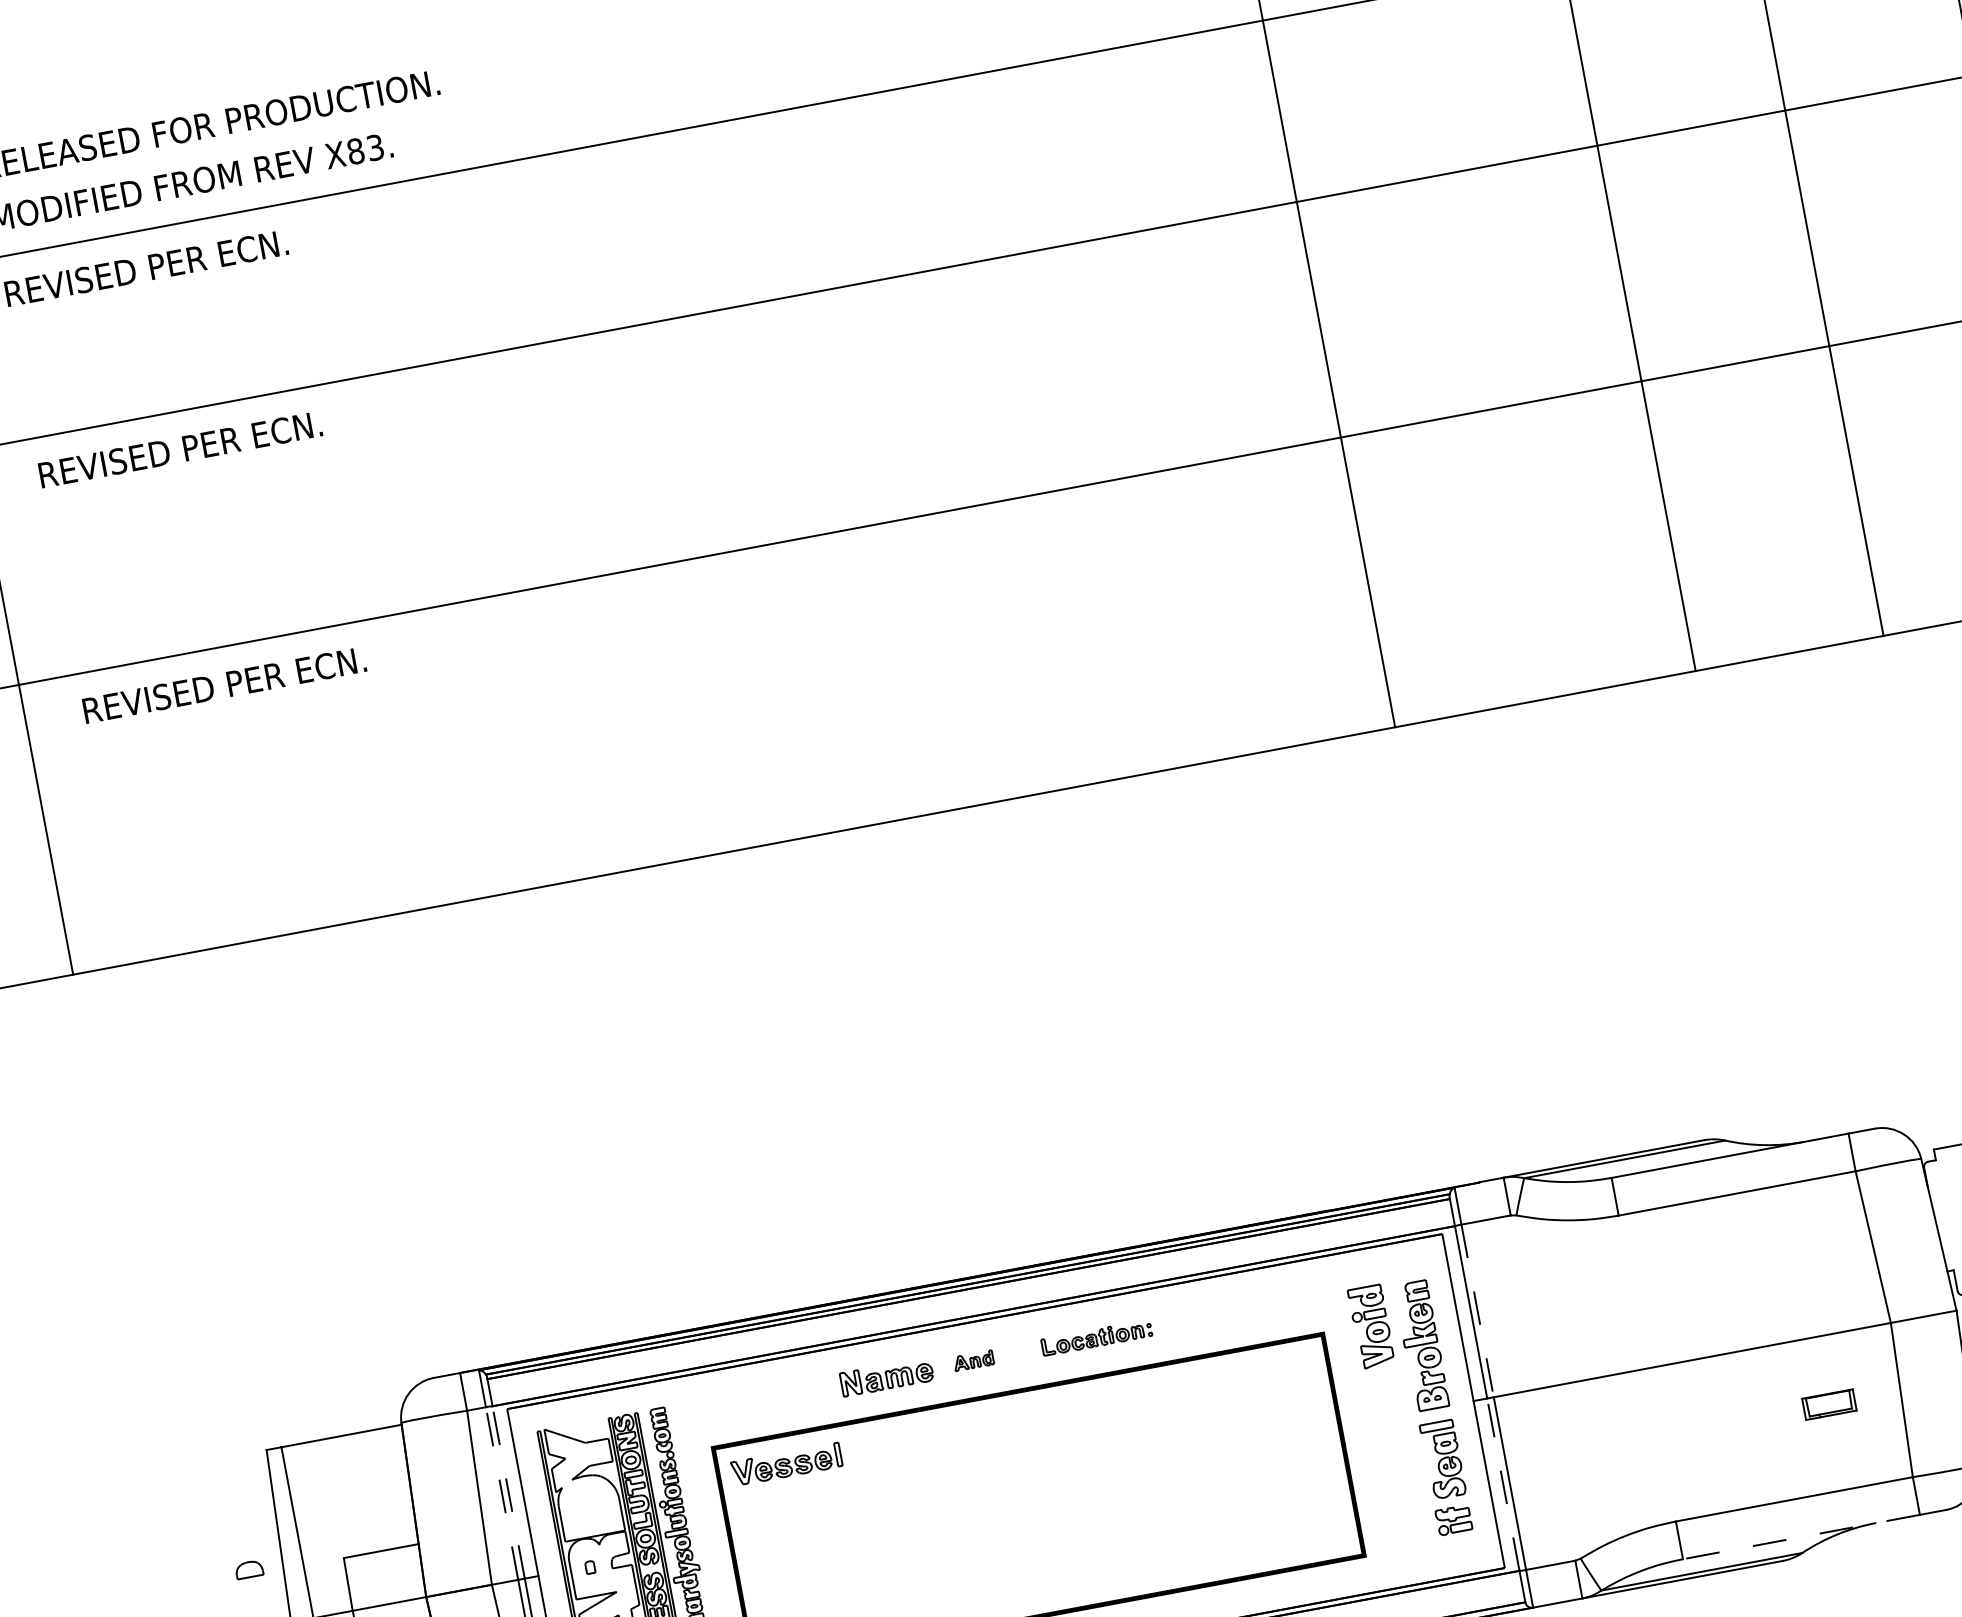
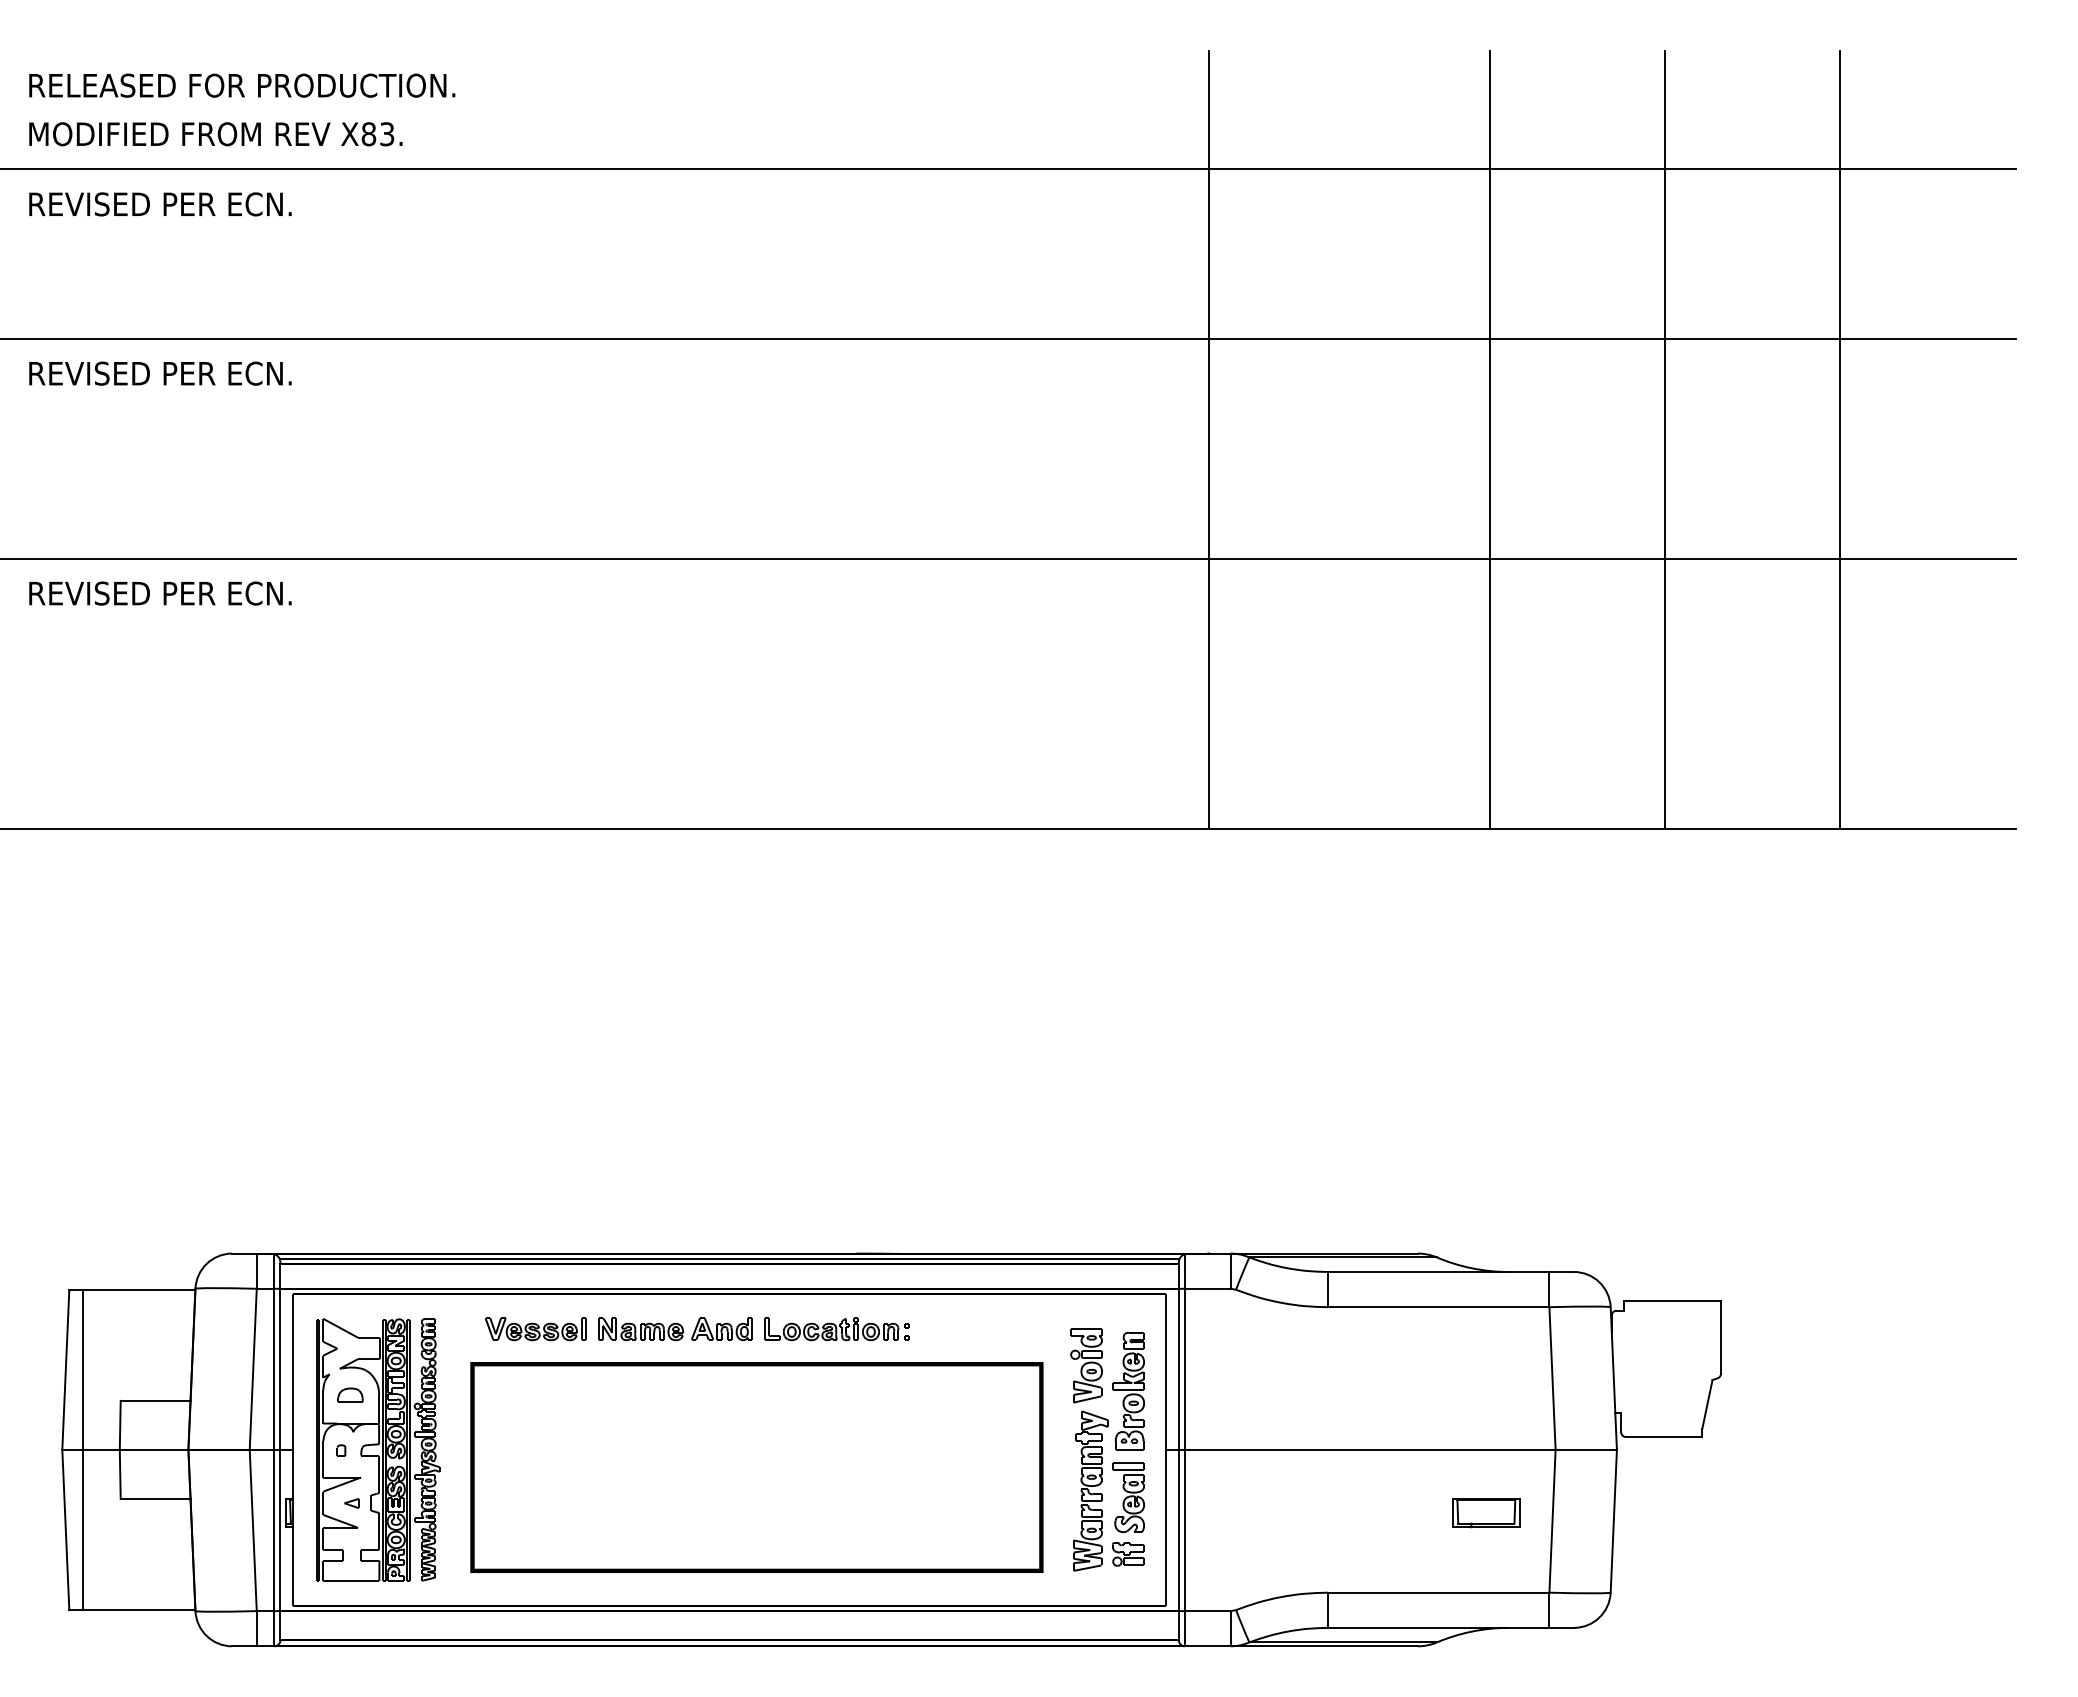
line: (1477, 1311) -> (1184, 1369), dashed -> solid
part: (1096, 1338) -> (836, 1329), size x1.43
part: (973, 1361) -> (721, 1329), size x1.67
part: (1829, 1404) -> (1486, 1513), size x1.43
part: (1400, 1459) -> (1090, 1490), added
part: (786, 1464) -> (535, 1329), moved
line: (1502, 1483) -> (1178, 1529), dashed -> solid
line: (508, 1492) -> (280, 1369), dashed -> solid
line: (502, 1493) -> (274, 1369), dashed -> solid
line: (1801, 1536) -> (1438, 1627), dashed -> solid
part: (249, 1568) -> (350, 1394), moved

